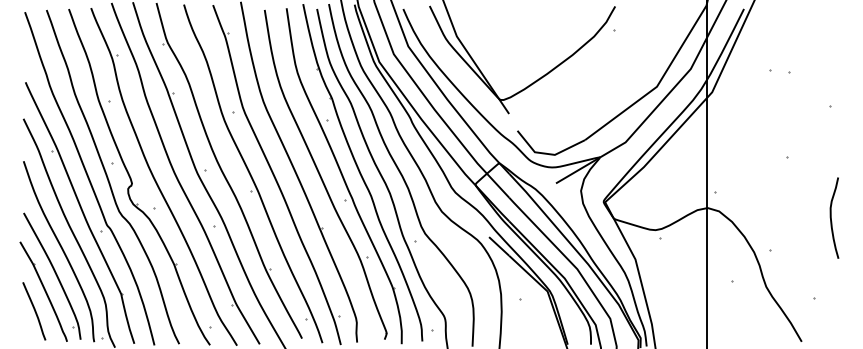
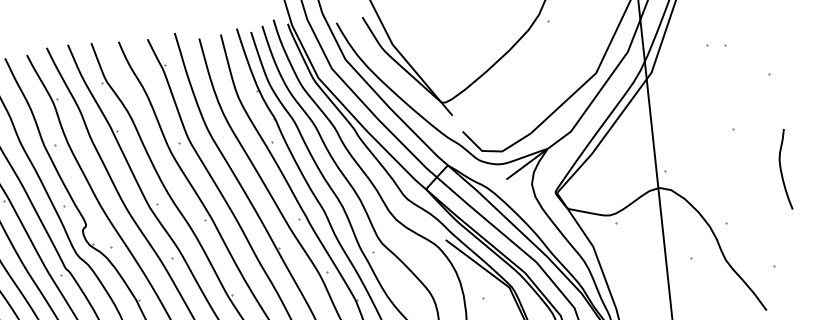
curve: (831, 217) -> (781, 169), moved

